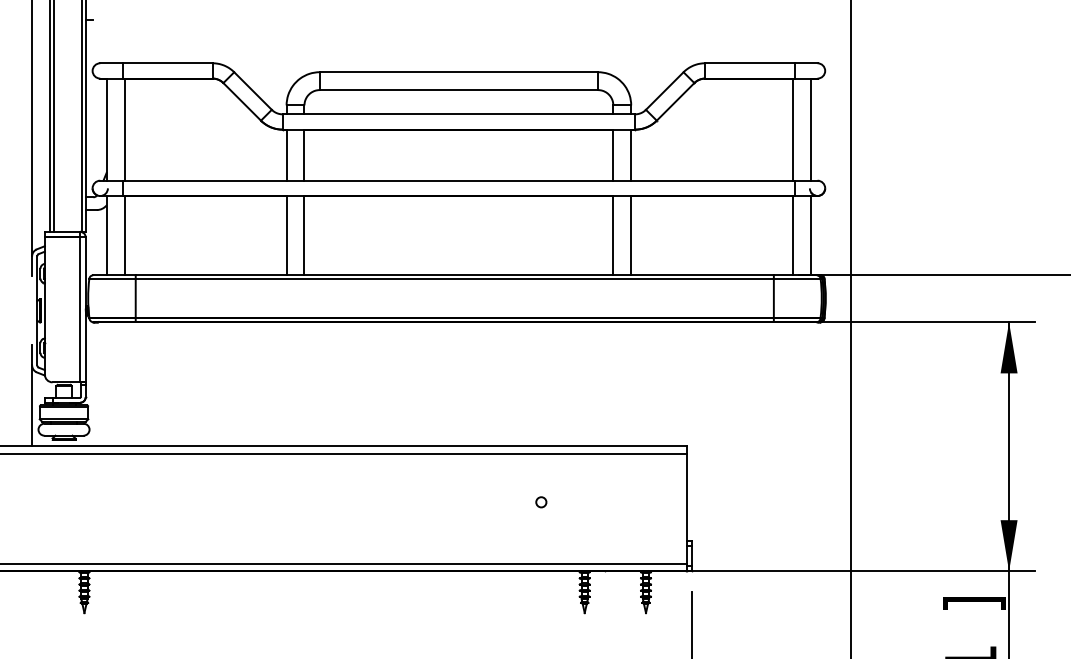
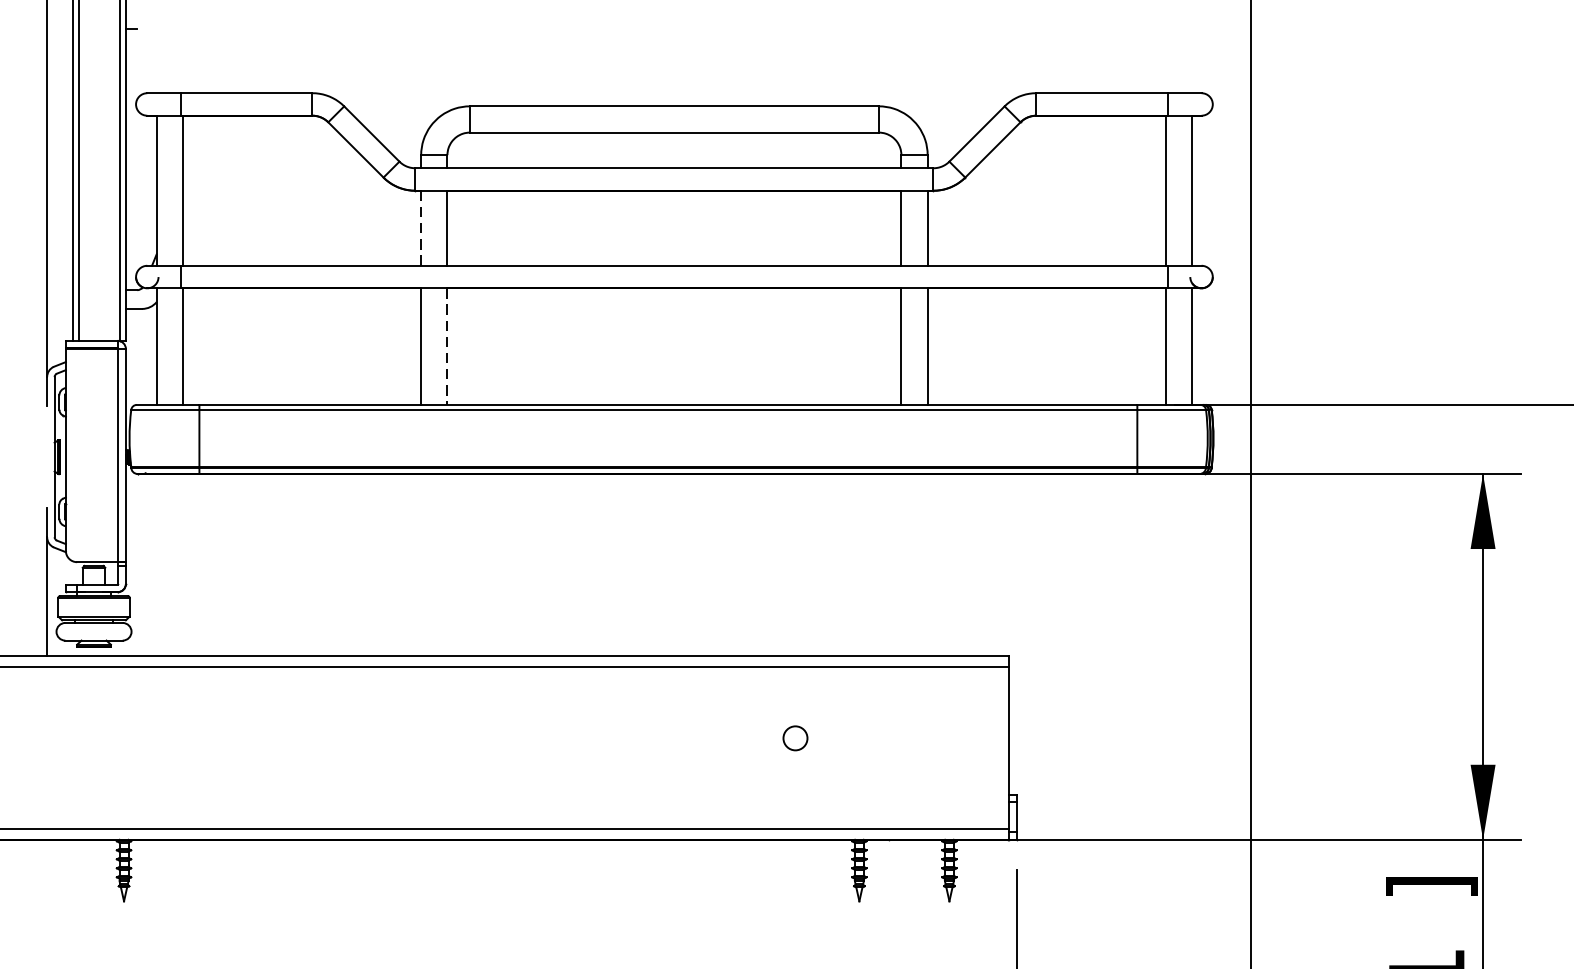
line: (286, 155) -> (421, 228), solid -> dashed
line: (304, 235) -> (447, 346), solid -> dashed
circle: (541, 502) -> (795, 738), size x1.6

